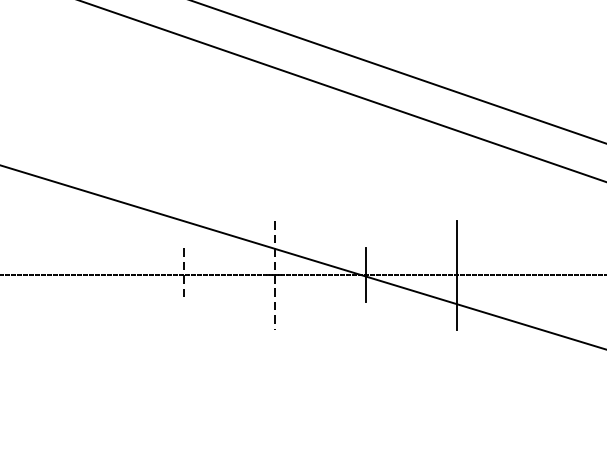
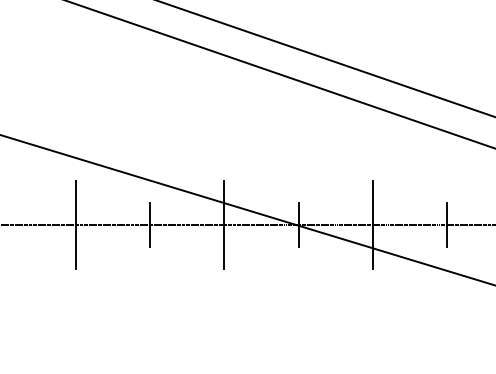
line: (92, 274) -> (75, 224), added
line: (547, 274) -> (447, 224), added
line: (184, 276) -> (150, 225), dashed -> solid
line: (274, 276) -> (224, 225), dashed -> solid

